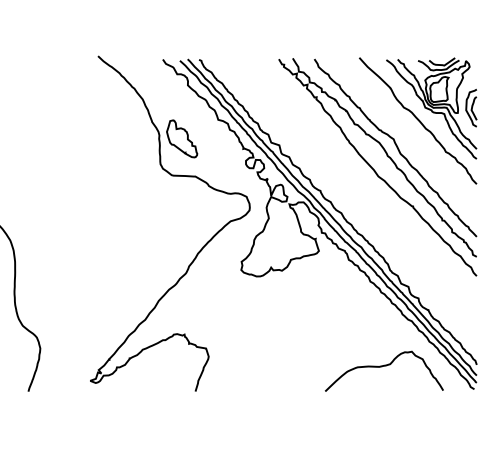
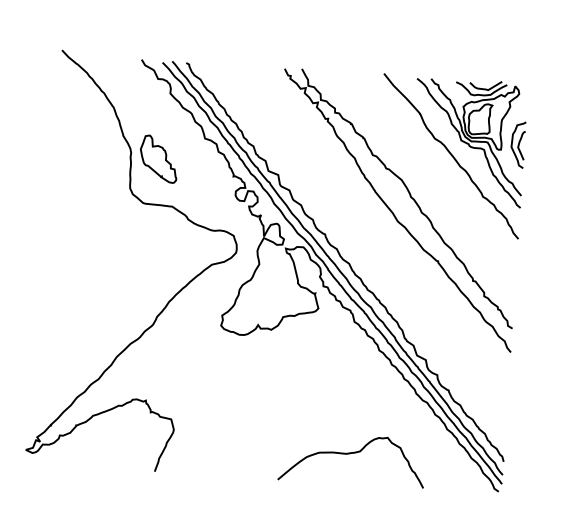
curve: (396, 147) -> (422, 187), removed
curve: (382, 367) -> (350, 454), moved

